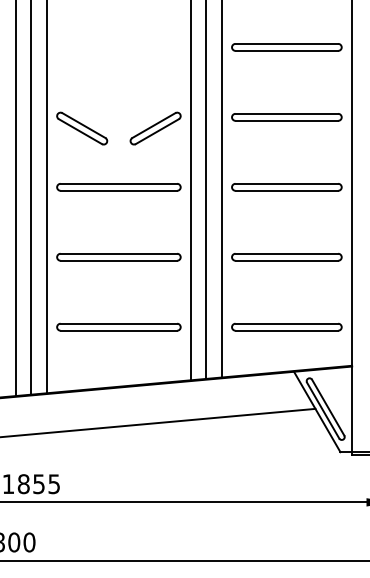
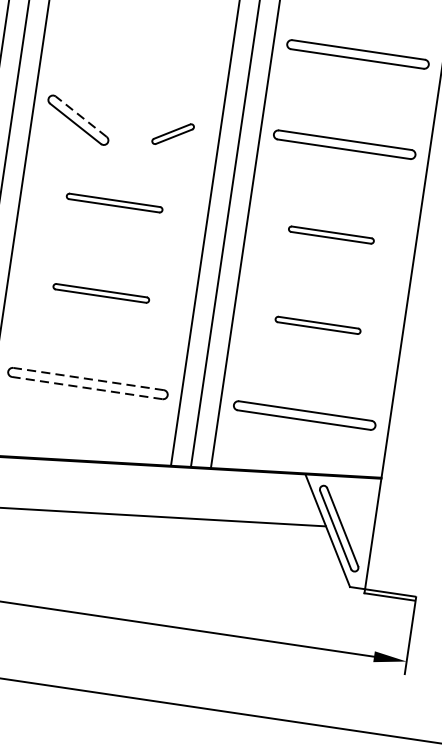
line: (83, 125) -> (80, 116), solid -> dashed
part: (155, 128) -> (173, 134), size x0.6
part: (118, 187) -> (114, 203), size x0.6
part: (286, 187) -> (330, 235), size x0.6
part: (118, 257) -> (100, 293), size x0.6
part: (286, 257) -> (317, 325), size x0.6
line: (118, 323) -> (88, 378), solid -> dashed
line: (118, 330) -> (86, 387), solid -> dashed

